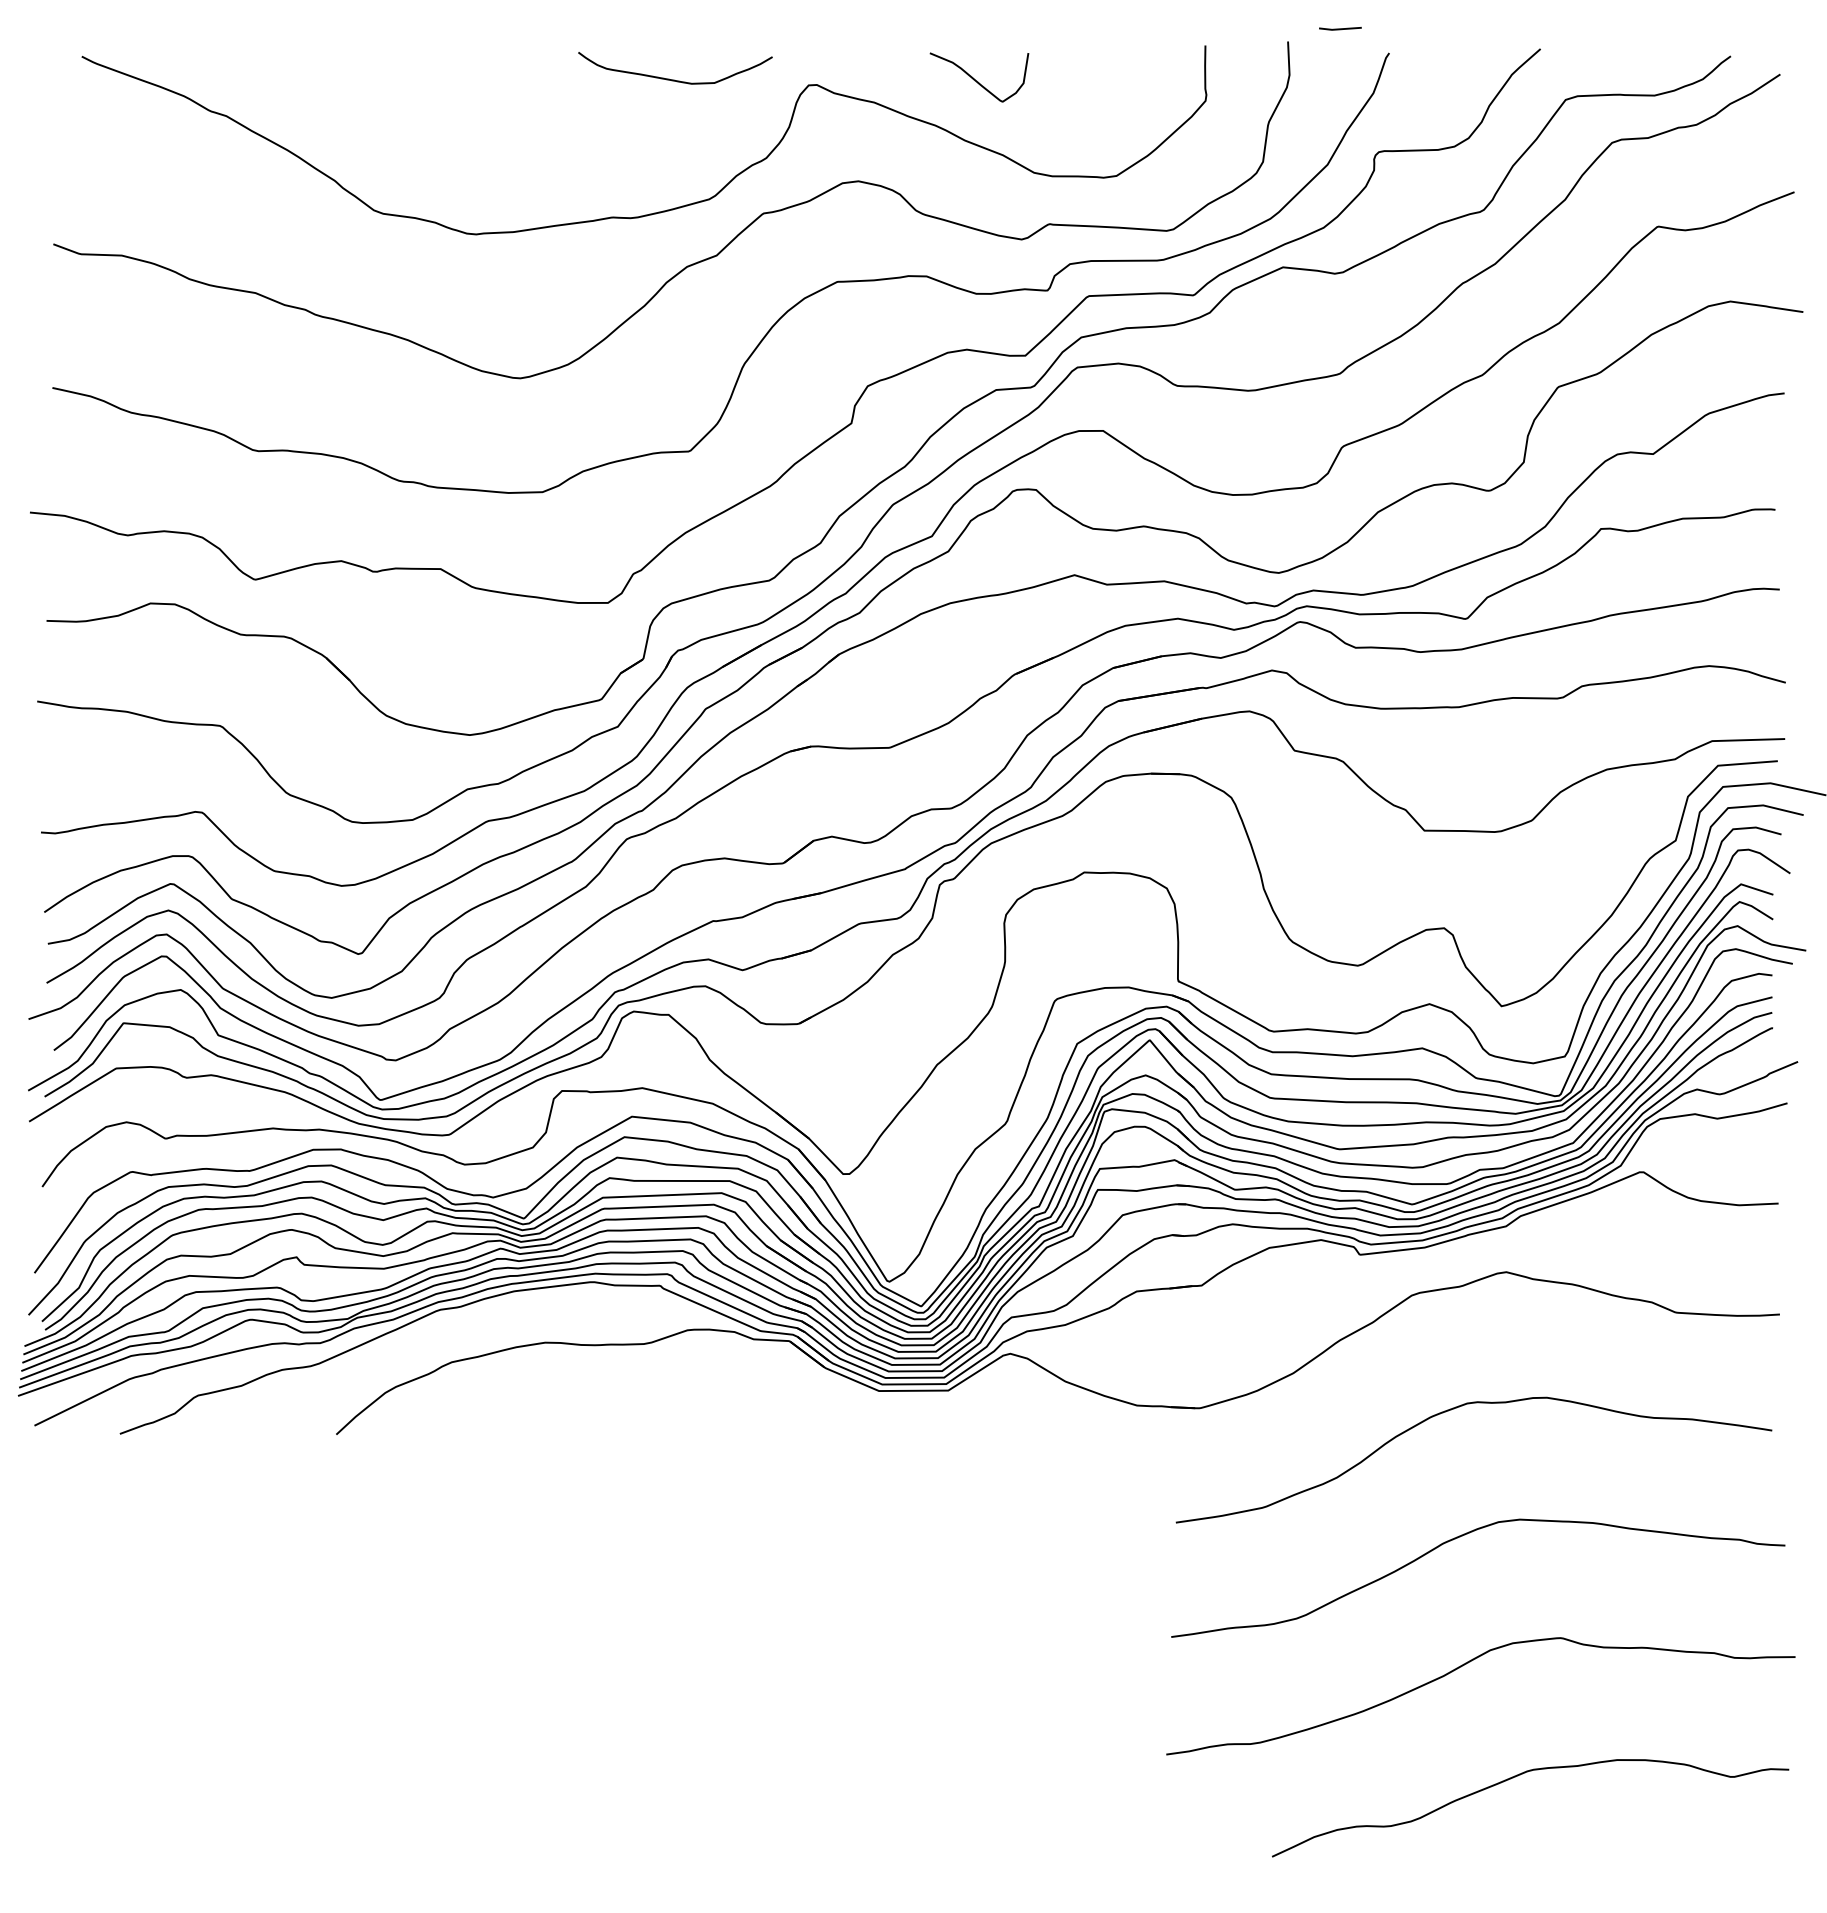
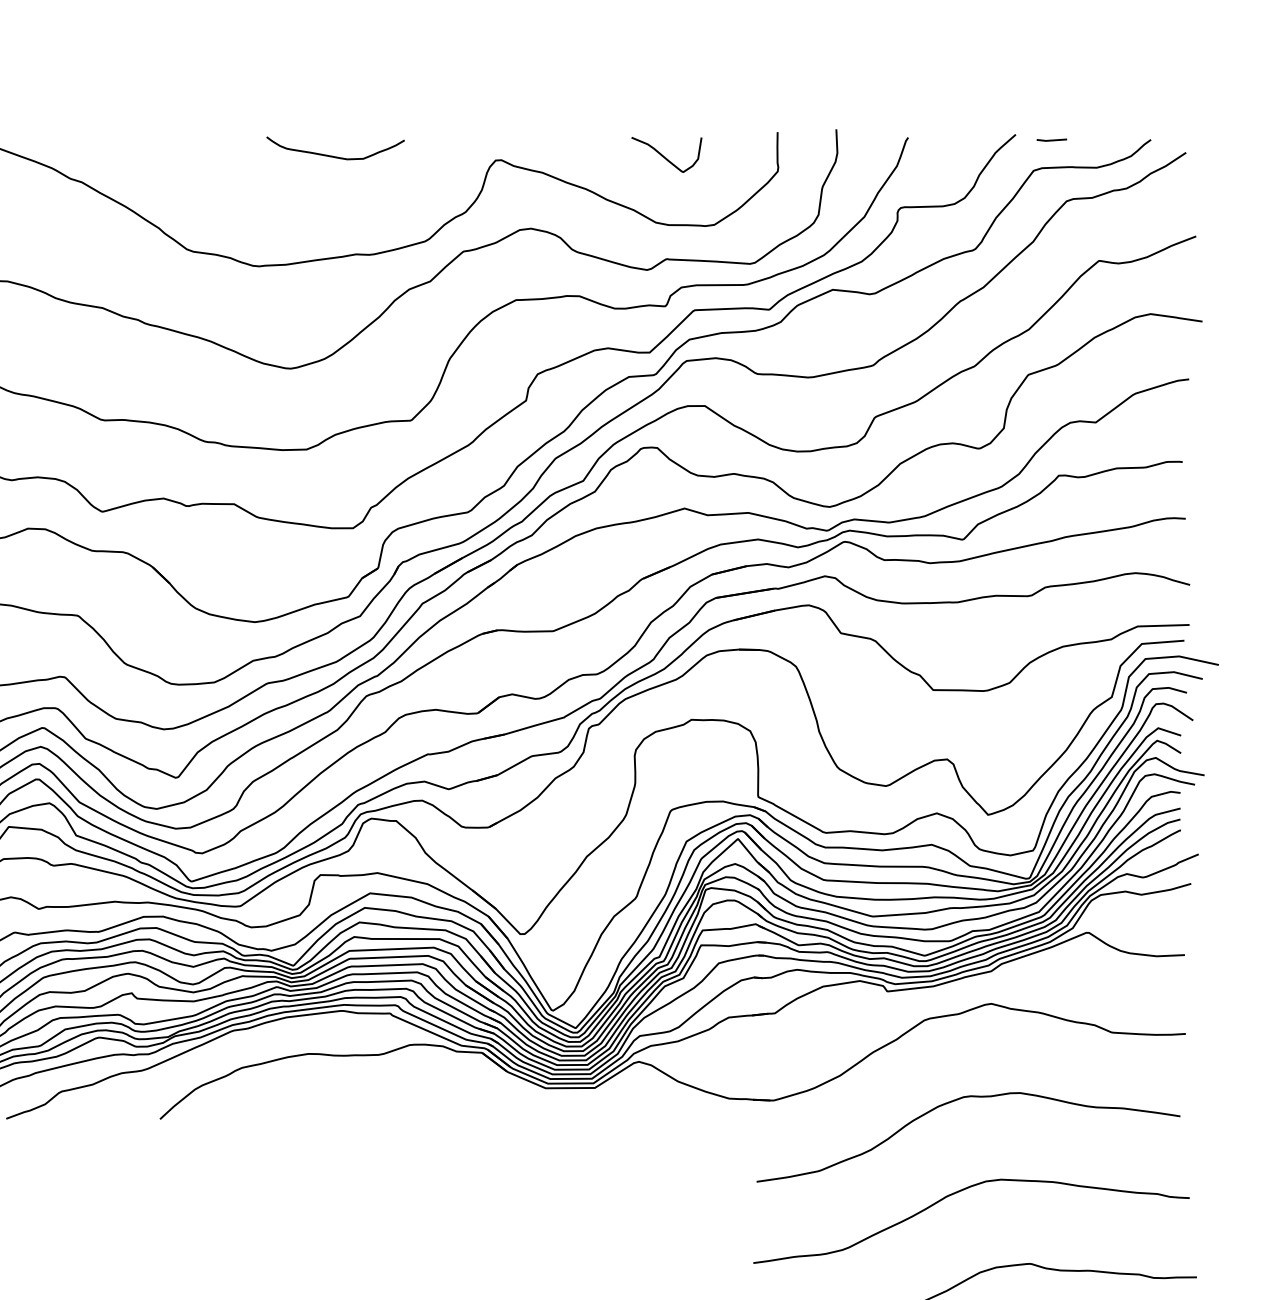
line: (1340, 28) -> (1051, 139), moved
curve: (674, 79) -> (334, 156), moved
curve: (978, 81) -> (666, 157), moved

